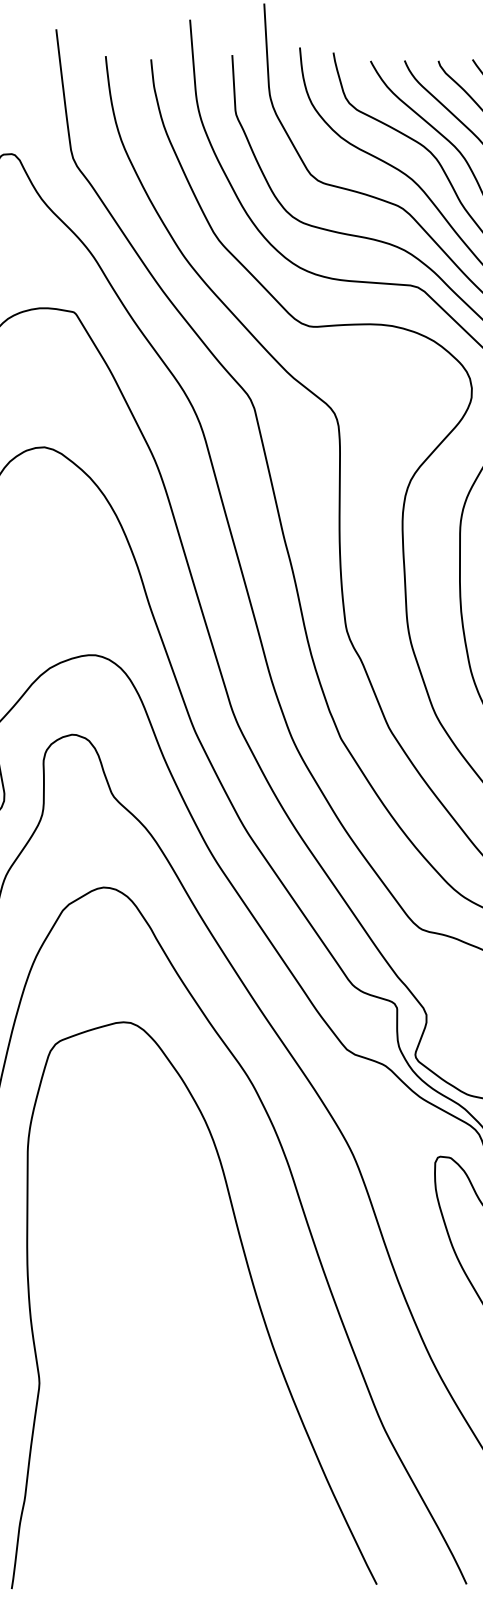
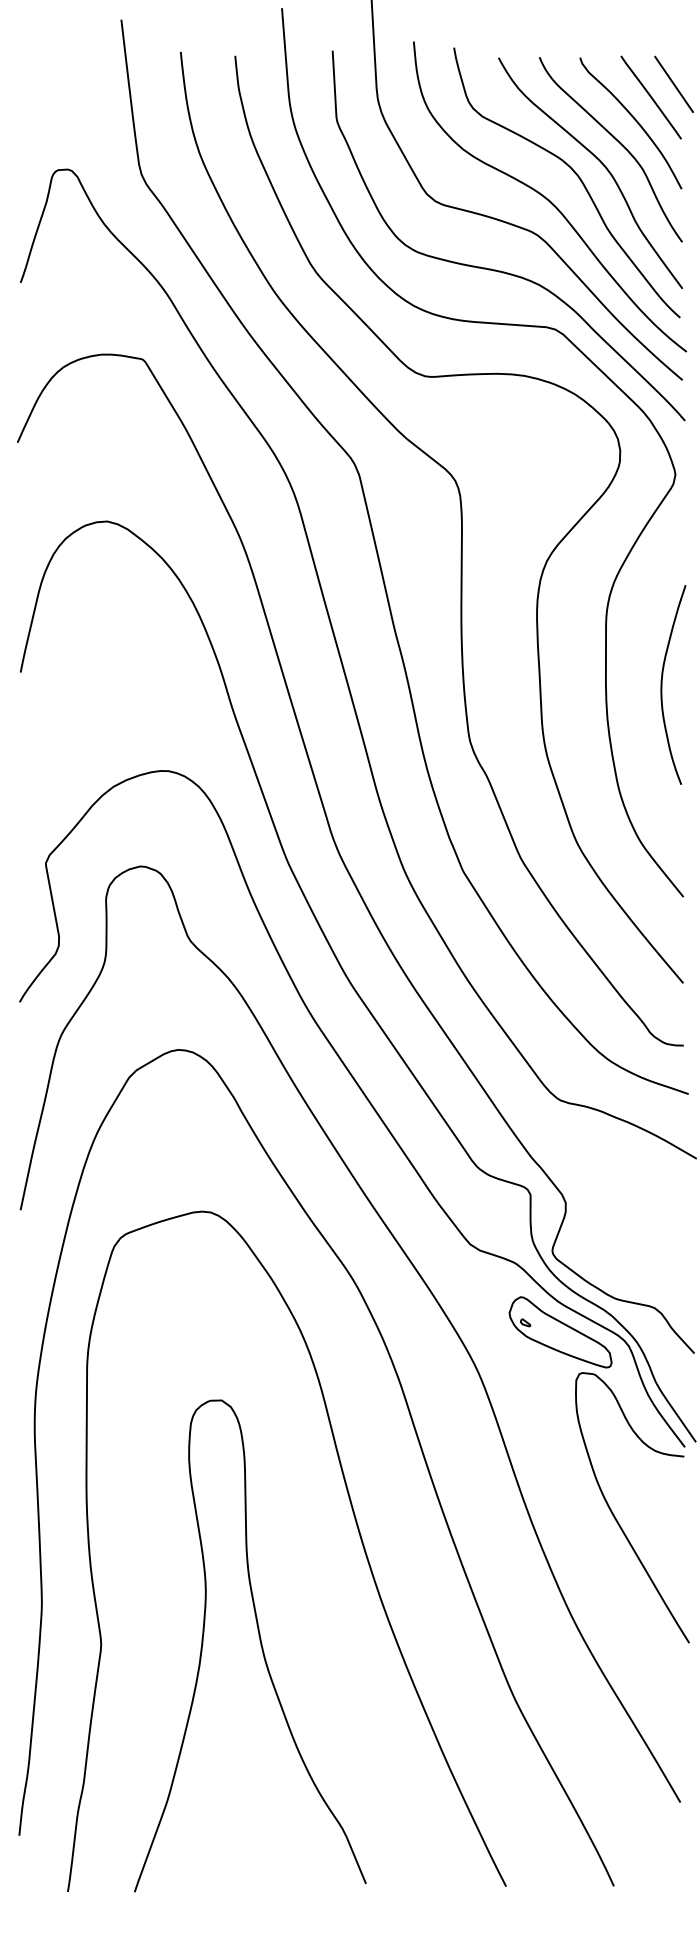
part: (422, 1122) -> (560, 1332), added
curve: (171, 1380) -> (259, 1641), added

